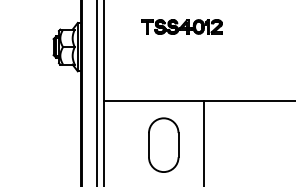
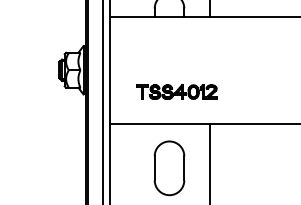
part: (181, 26) -> (176, 91), moved

